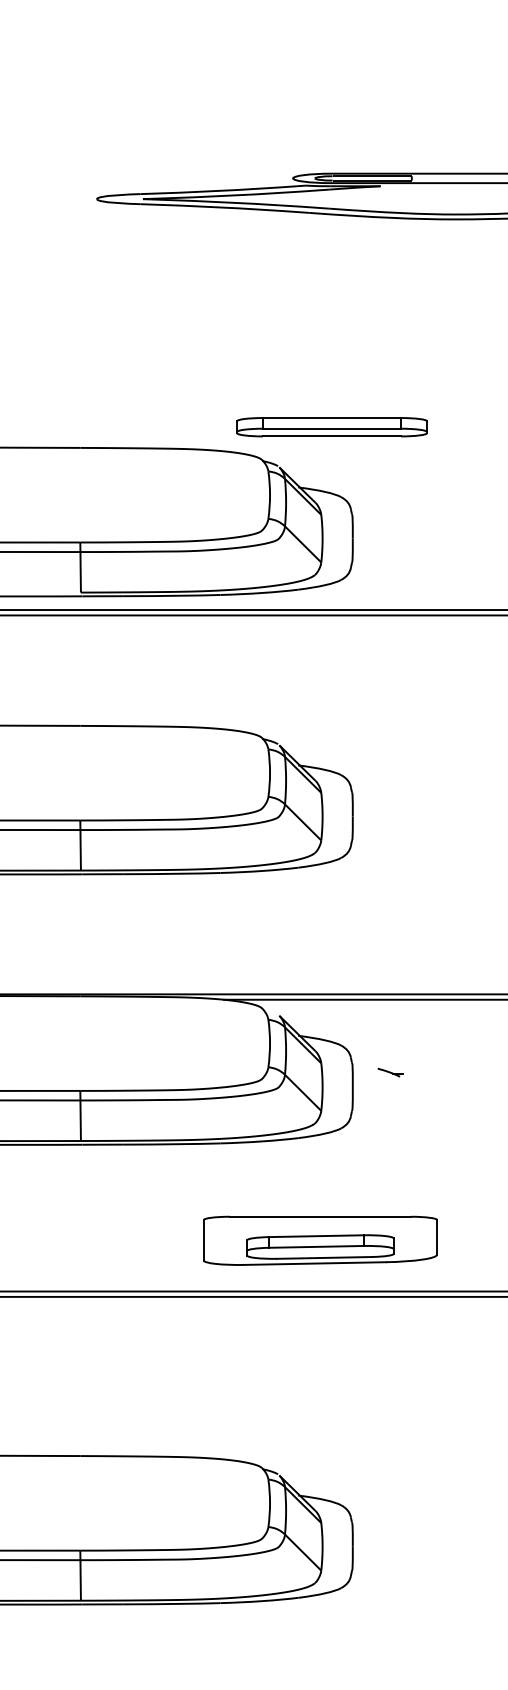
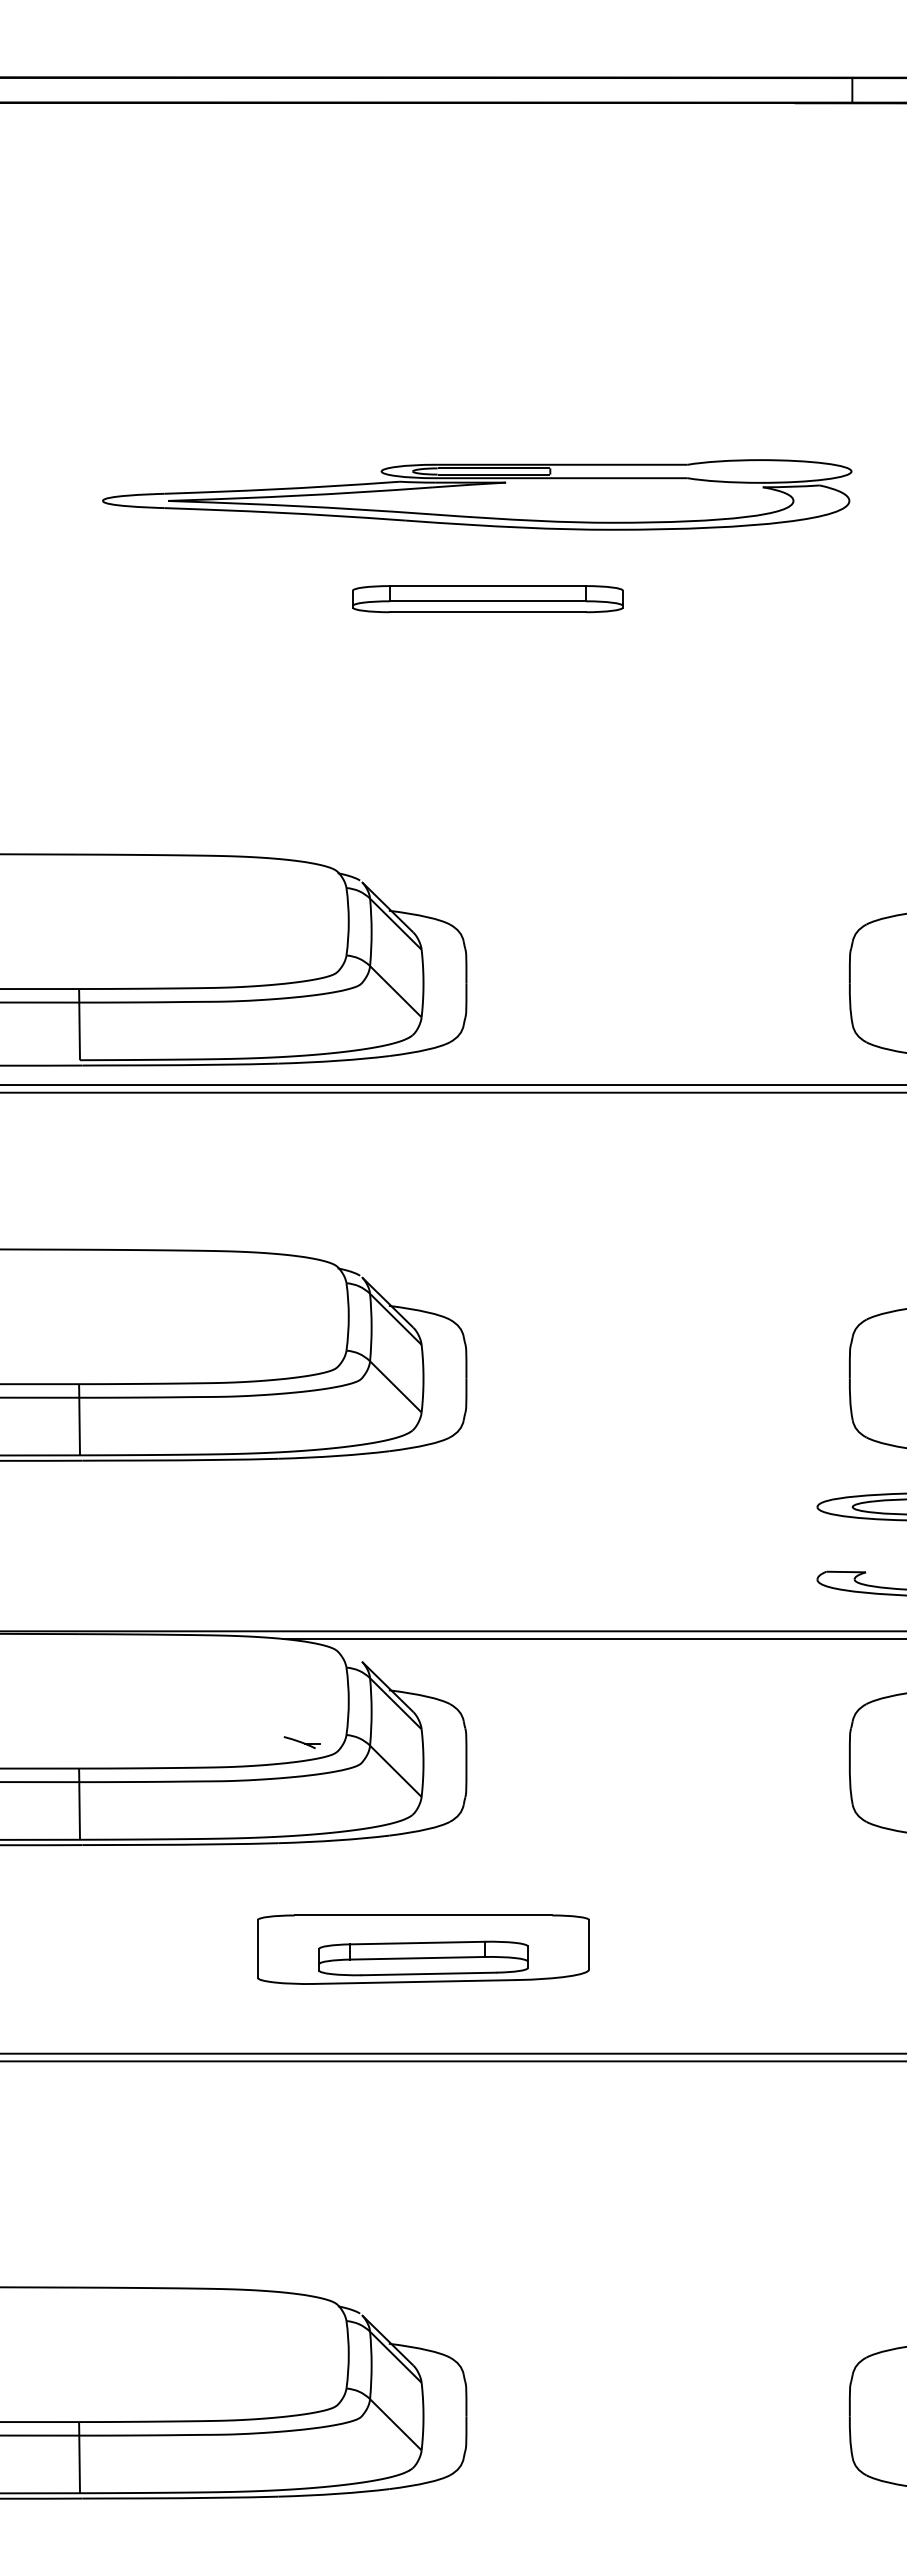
part: (331, 427) -> (487, 599), moved
part: (390, 1072) -> (301, 1742), moved
part: (320, 1240) -> (423, 1949), moved

